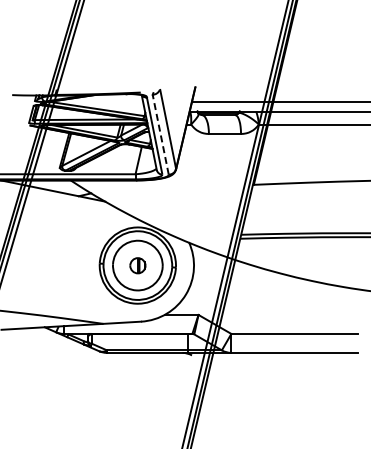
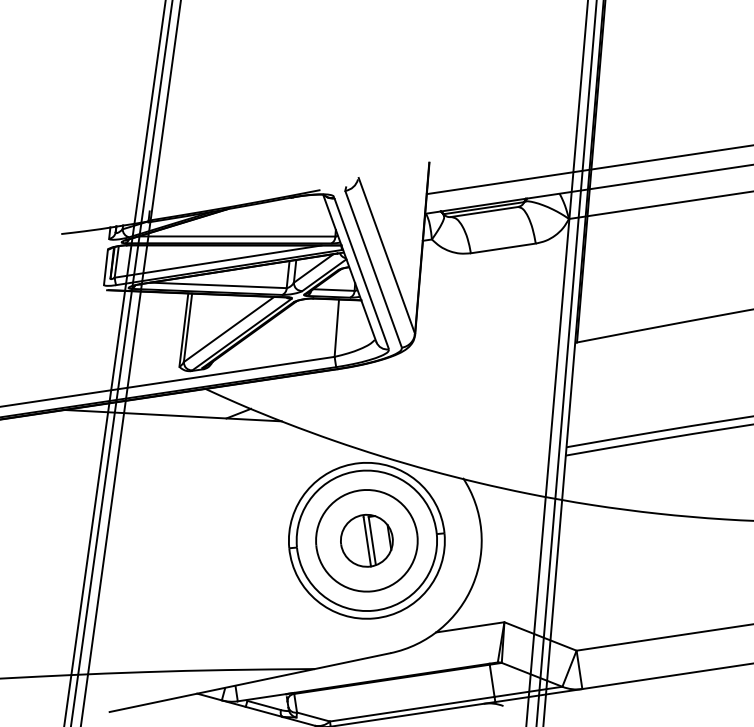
line: (160, 134) -> (373, 268), dashed -> solid
part: (137, 265) -> (366, 540), size x1.67

